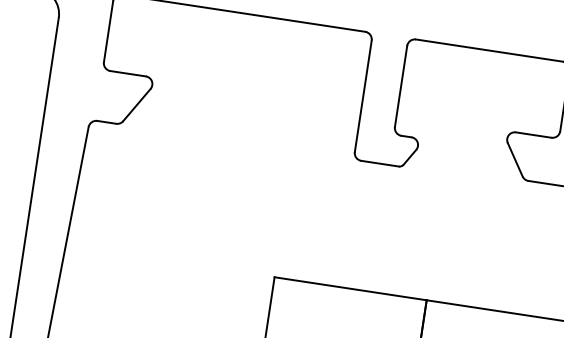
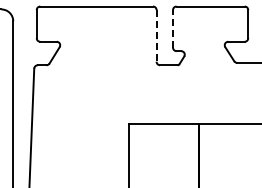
line: (402, 85) -> (173, 28), solid -> dashed
line: (363, 95) -> (156, 35), solid -> dashed

